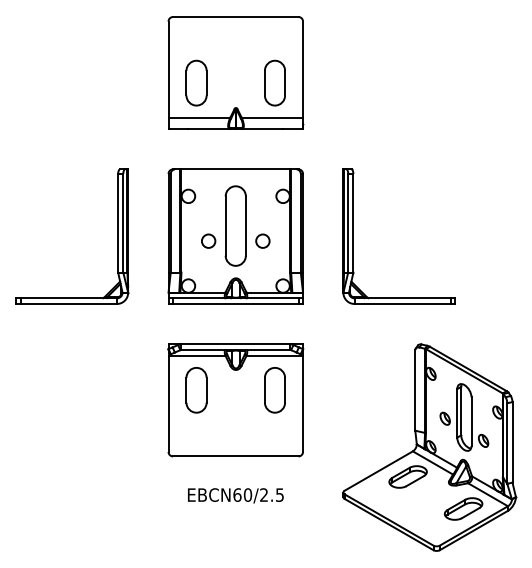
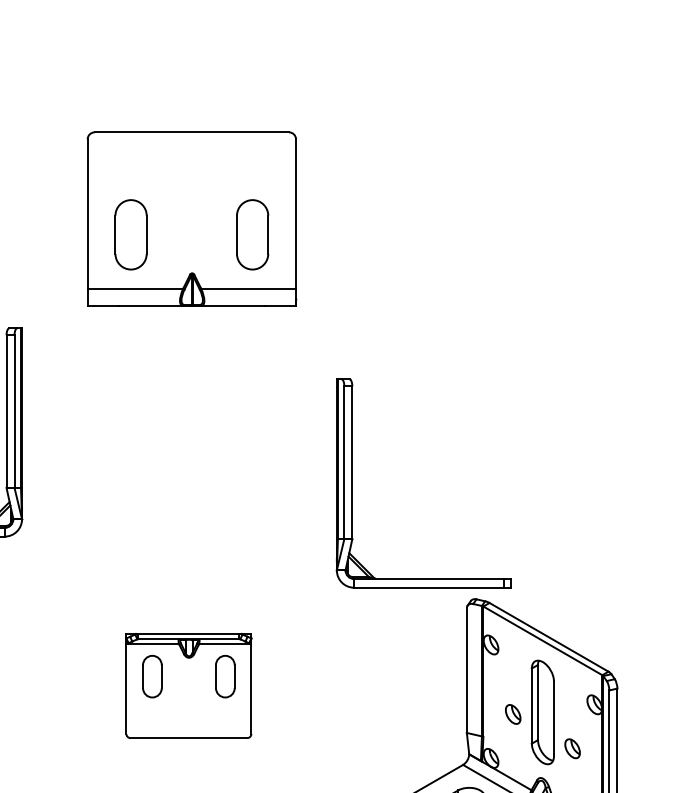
part: (235, 72) -> (191, 218), moved
part: (235, 236) -> (188, 432), removed
part: (353, 236) -> (352, 483), moved
part: (235, 400) -> (188, 686), size x0.6

